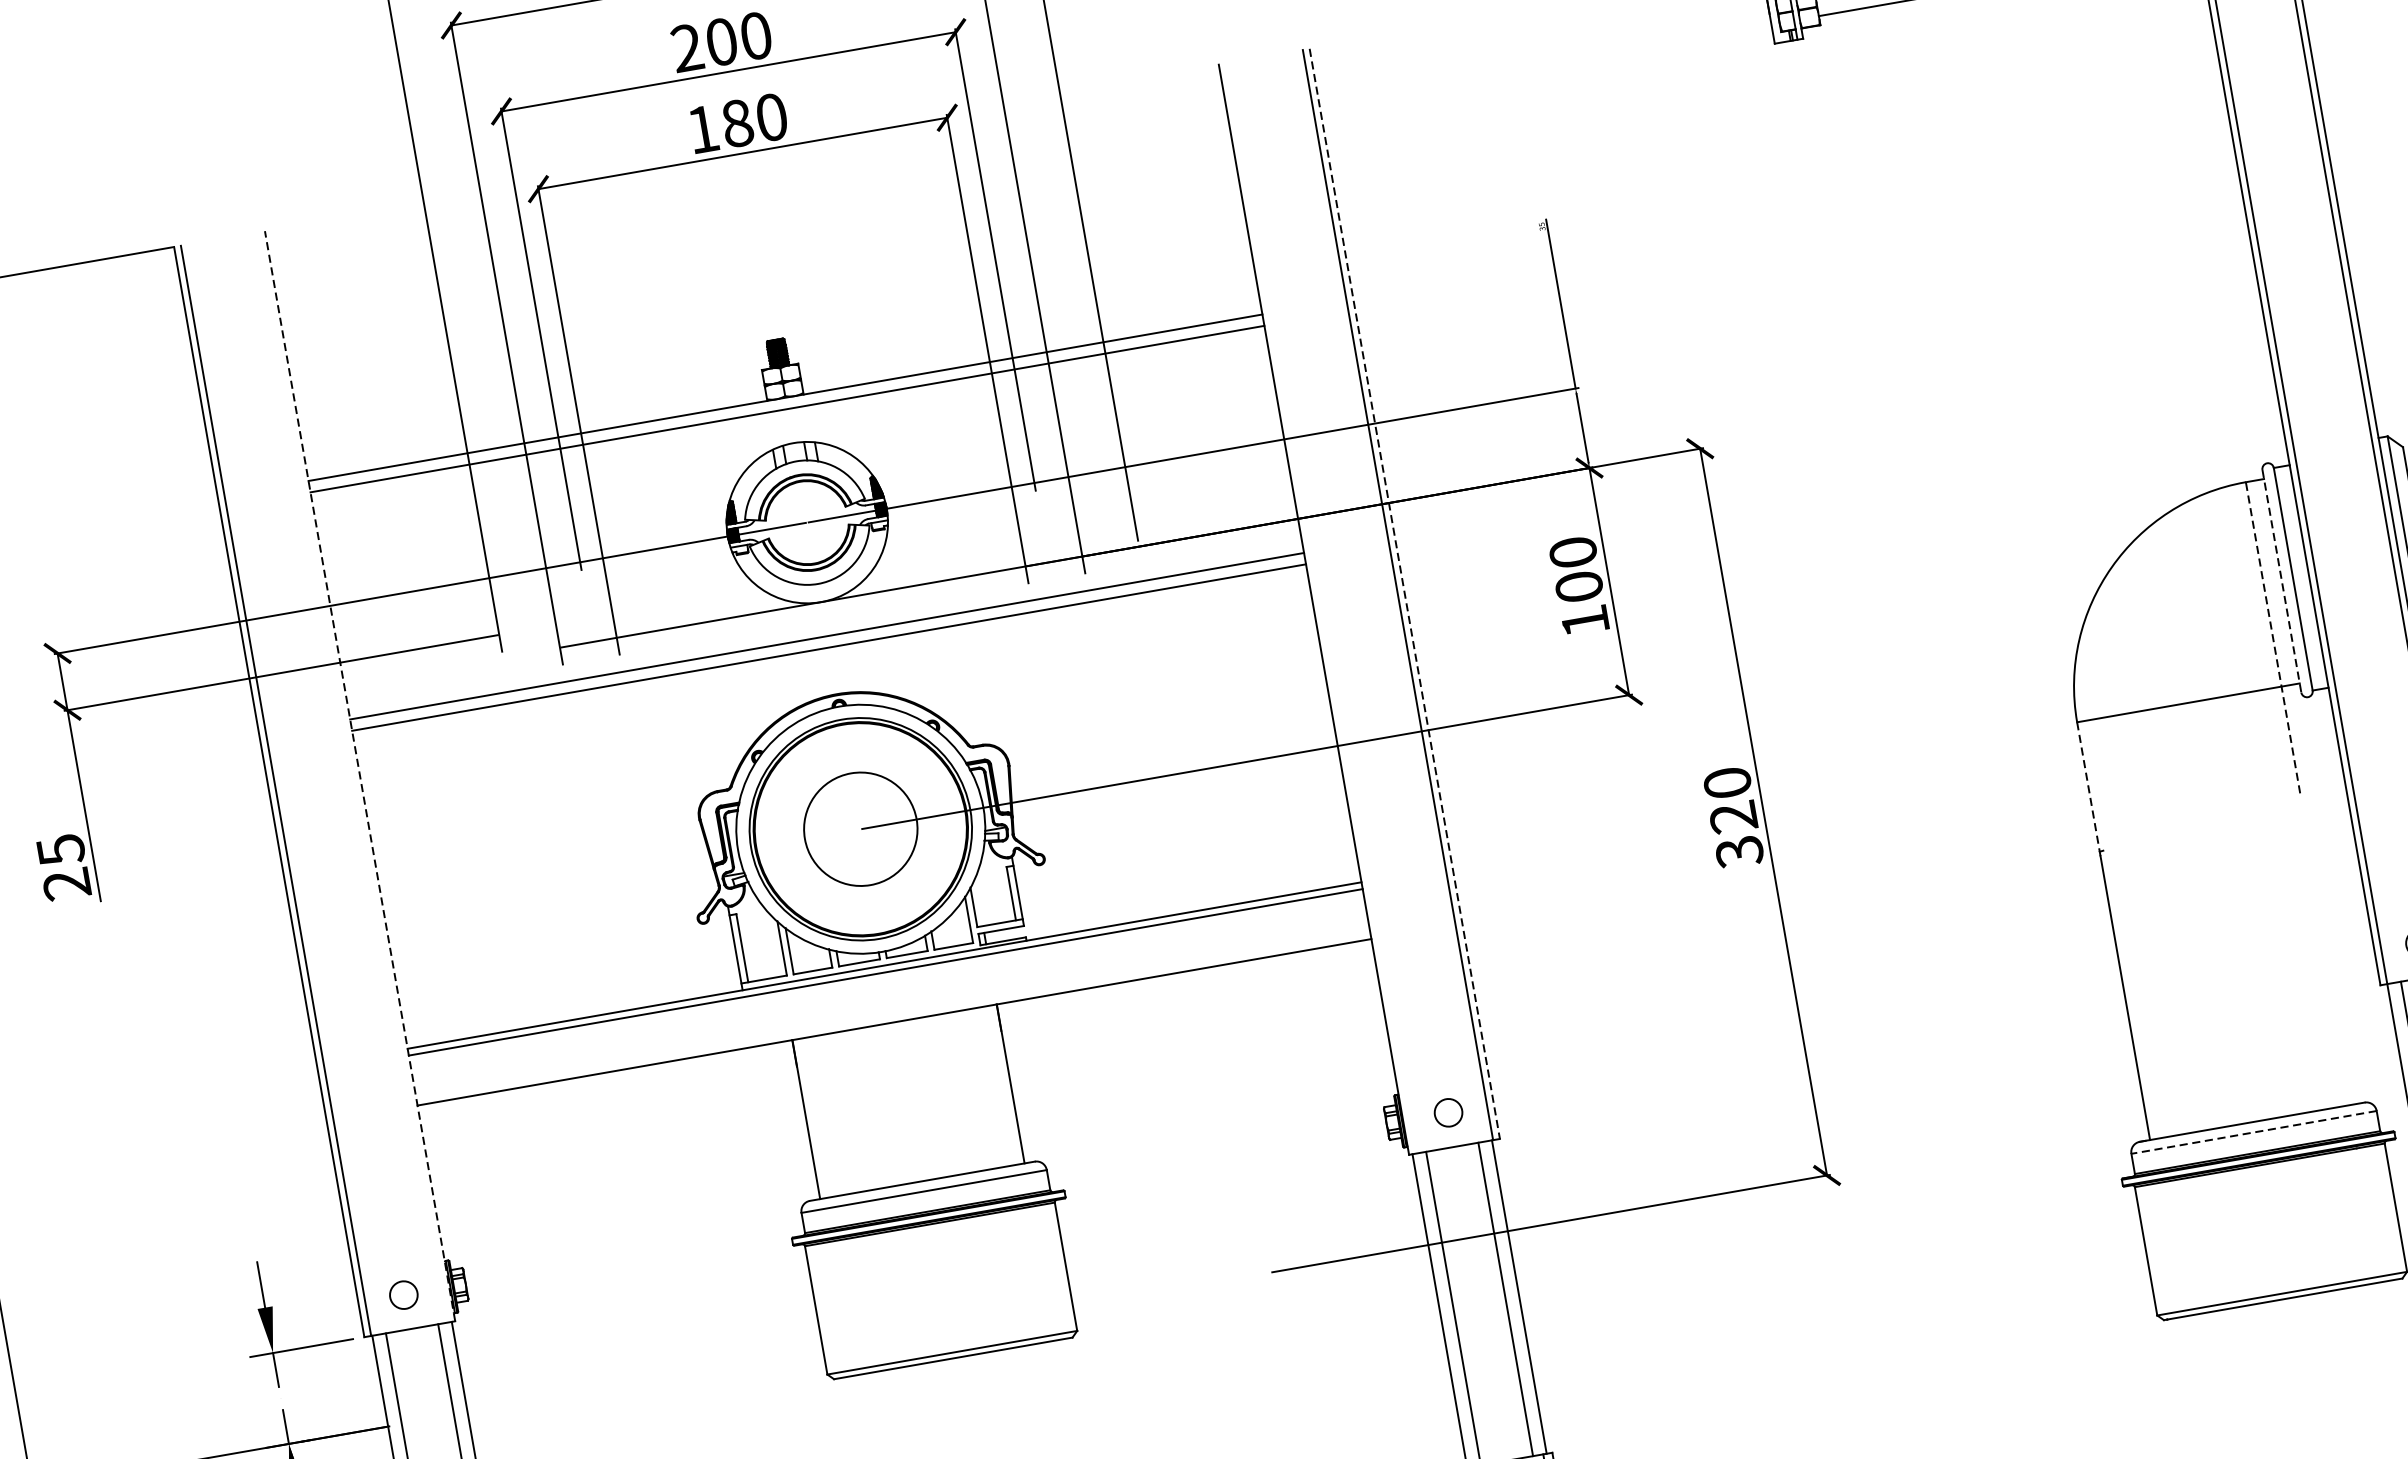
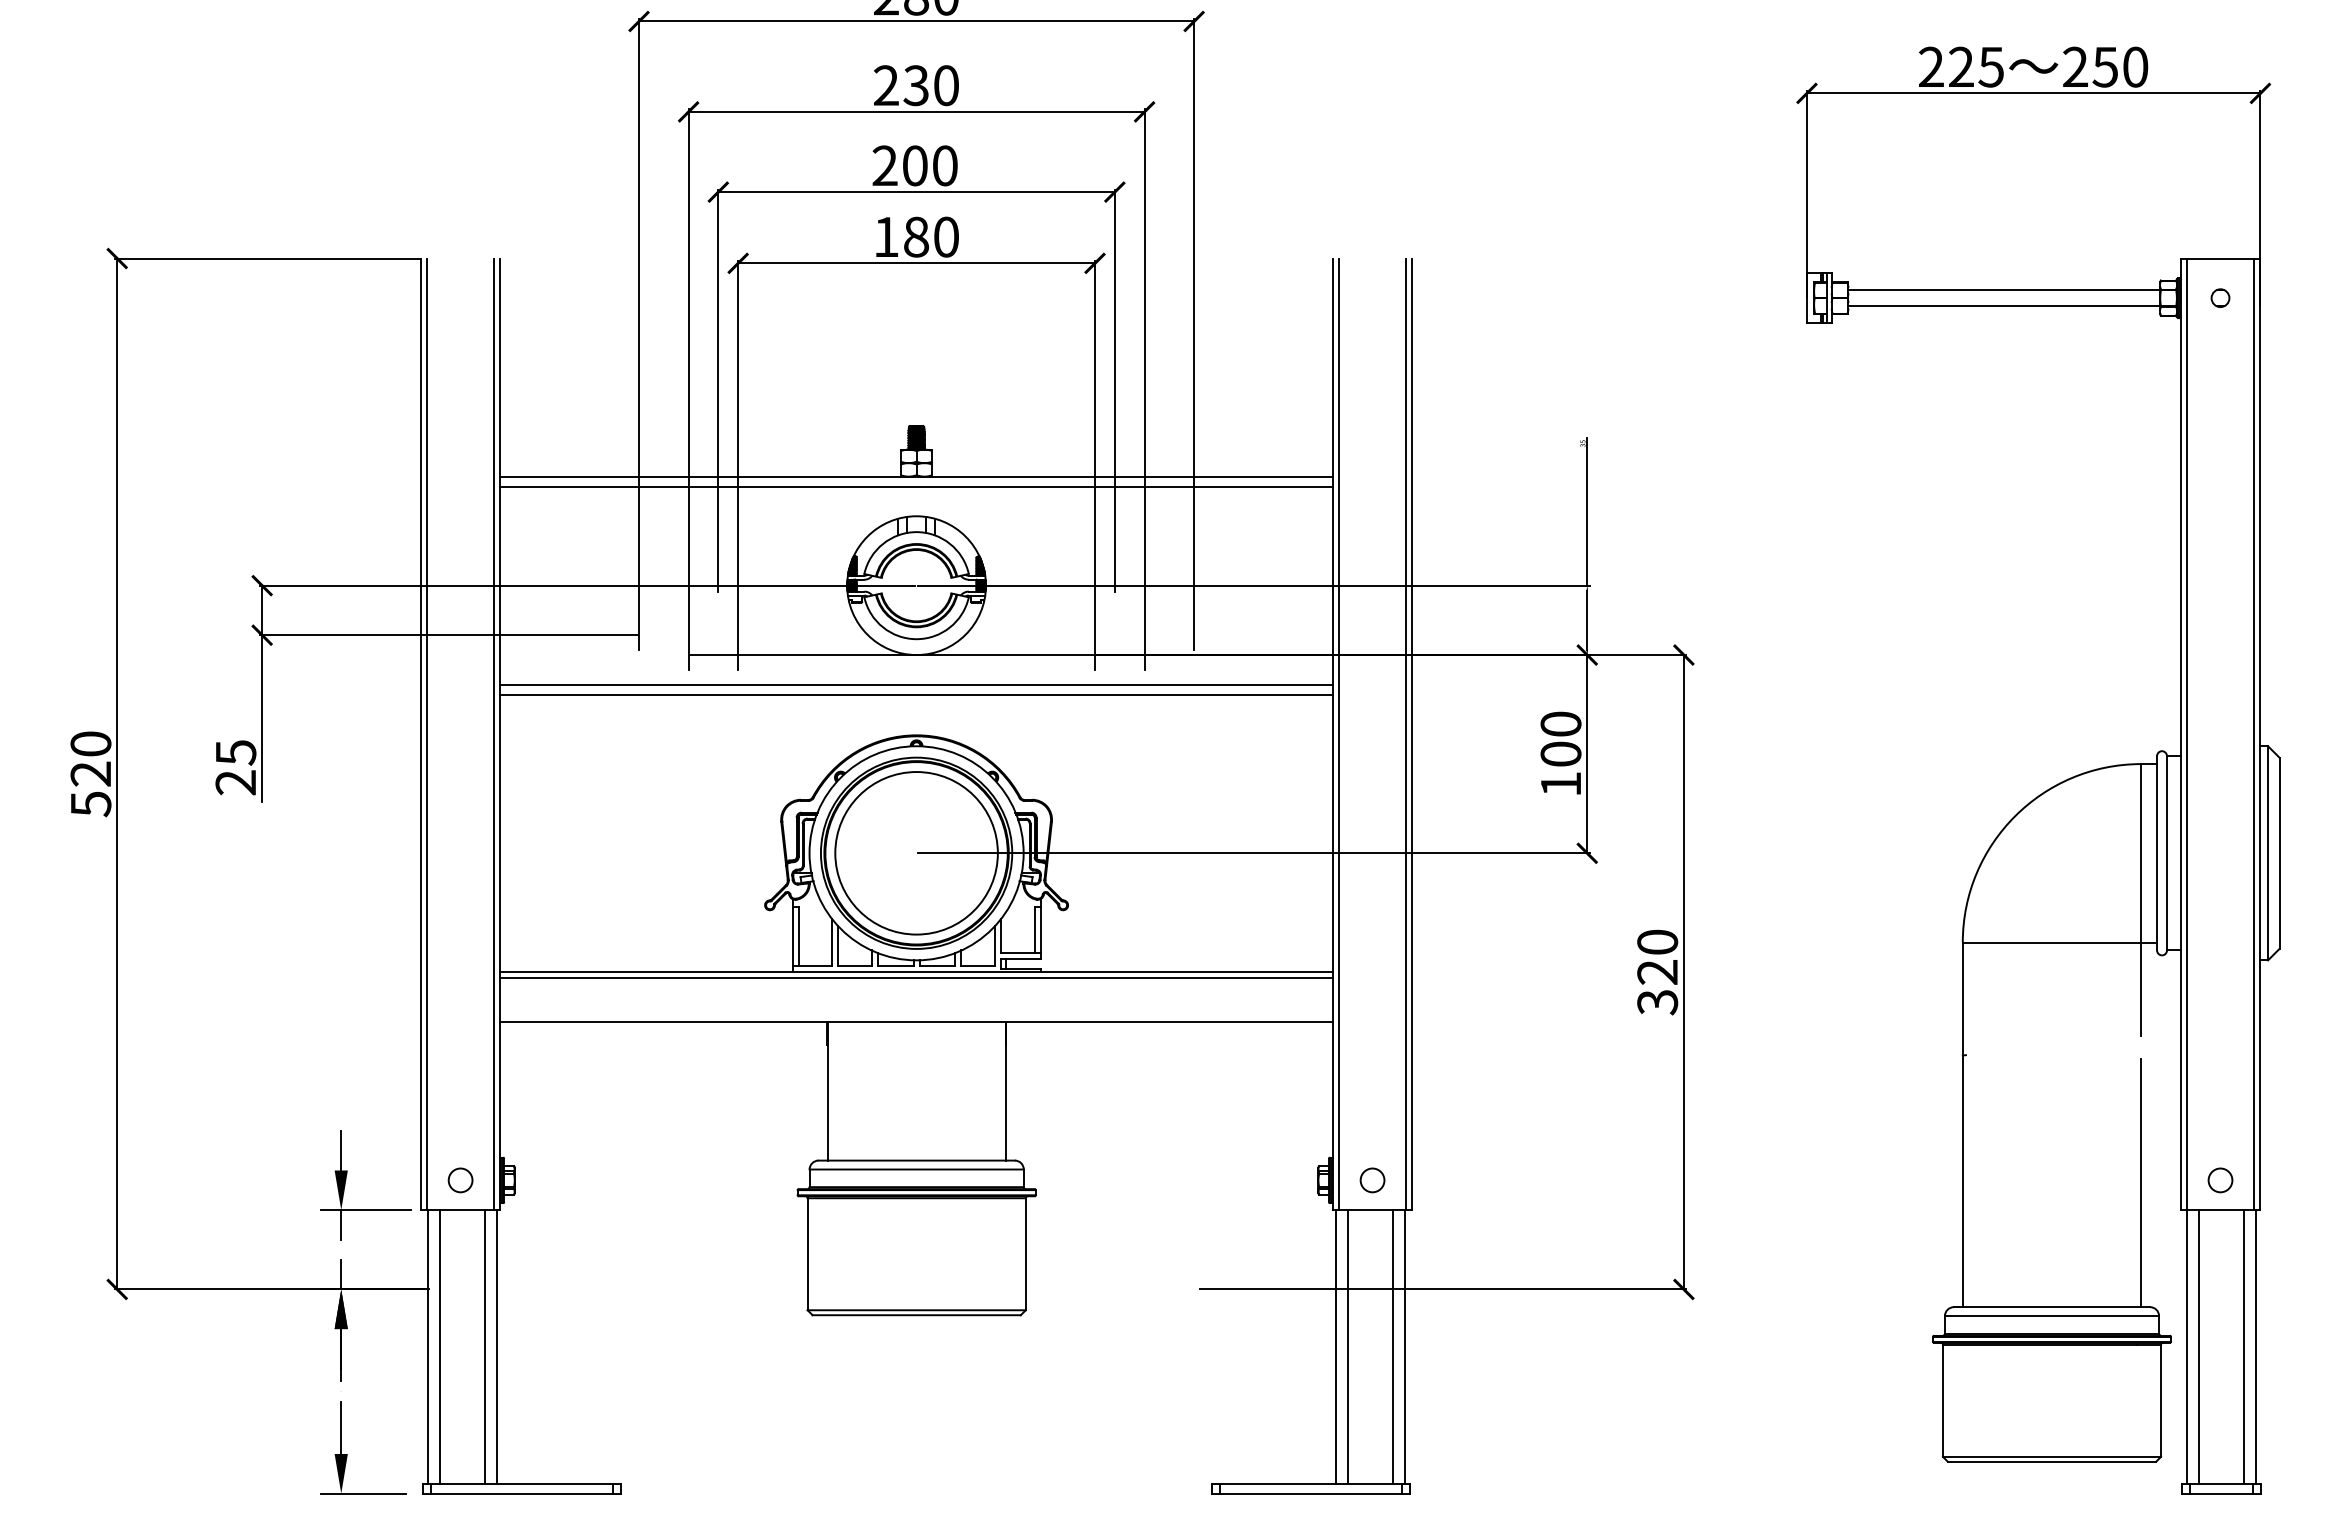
line: (2282, 581) -> (2157, 853), dashed -> solid
line: (1405, 594) -> (1412, 734), dashed -> solid
line: (1320, 608) -> (1338, 734), added
line: (2273, 637) -> (2141, 899), dashed -> solid
line: (360, 776) -> (500, 734), dashed -> solid
line: (353, 777) -> (494, 734), added
line: (2088, 789) -> (1962, 1001), dashed -> solid
circle: (860, 829) -> (916, 853), size x1.67
line: (2330, 962) -> (2141, 1183), added
line: (2253, 1132) -> (2051, 1316), dashed -> solid

